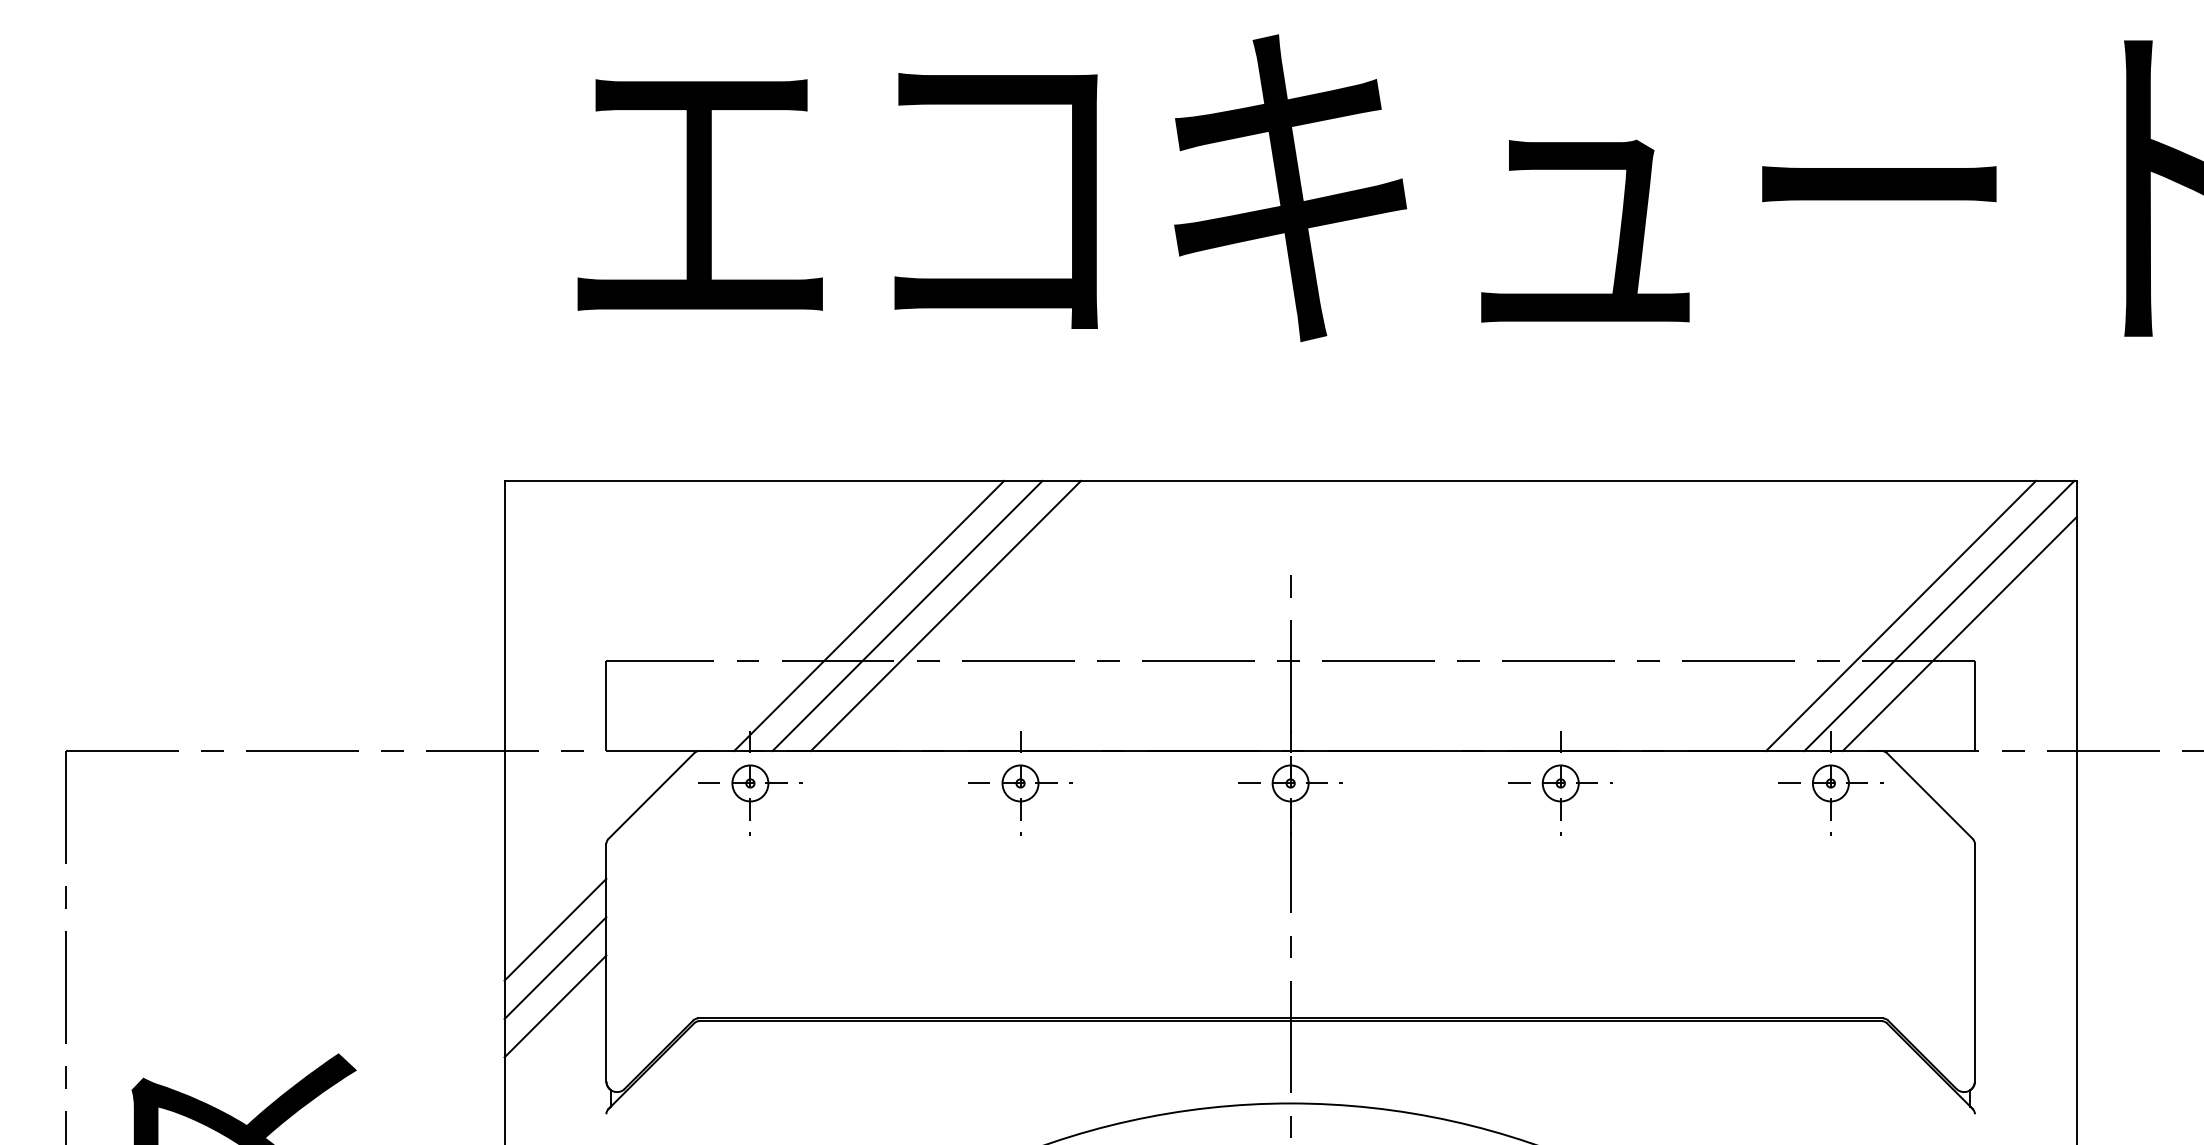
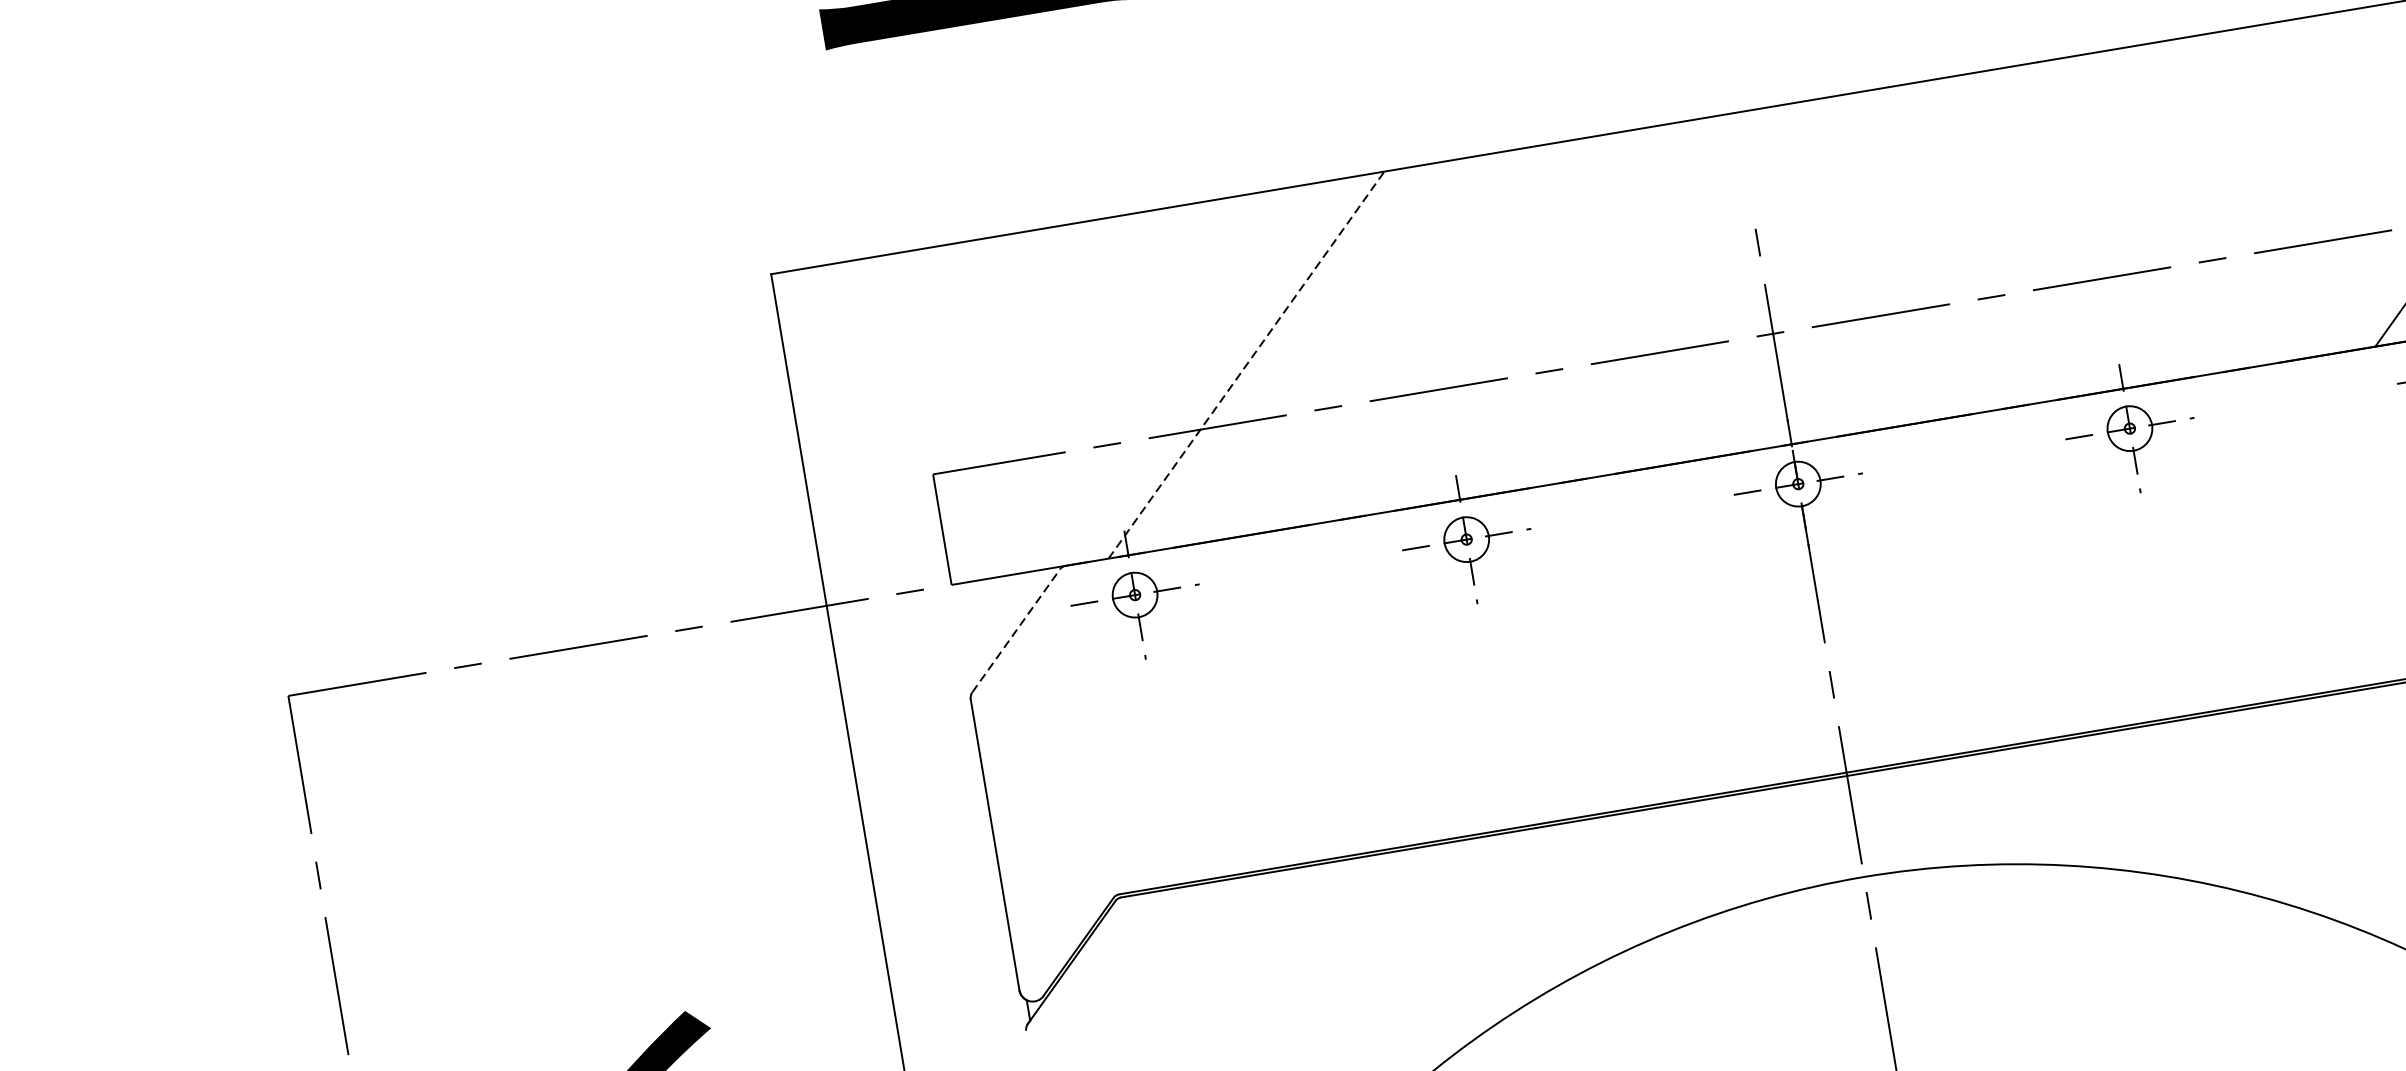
line: (869, 615) -> (1246, 364), solid -> dashed
line: (907, 615) -> (1293, 356), removed
line: (945, 615) -> (1340, 348), removed
line: (651, 796) -> (1016, 631), solid -> dashed
line: (555, 929) -> (925, 814), removed
line: (555, 968) -> (933, 862), removed
line: (555, 1006) -> (941, 908), removed

